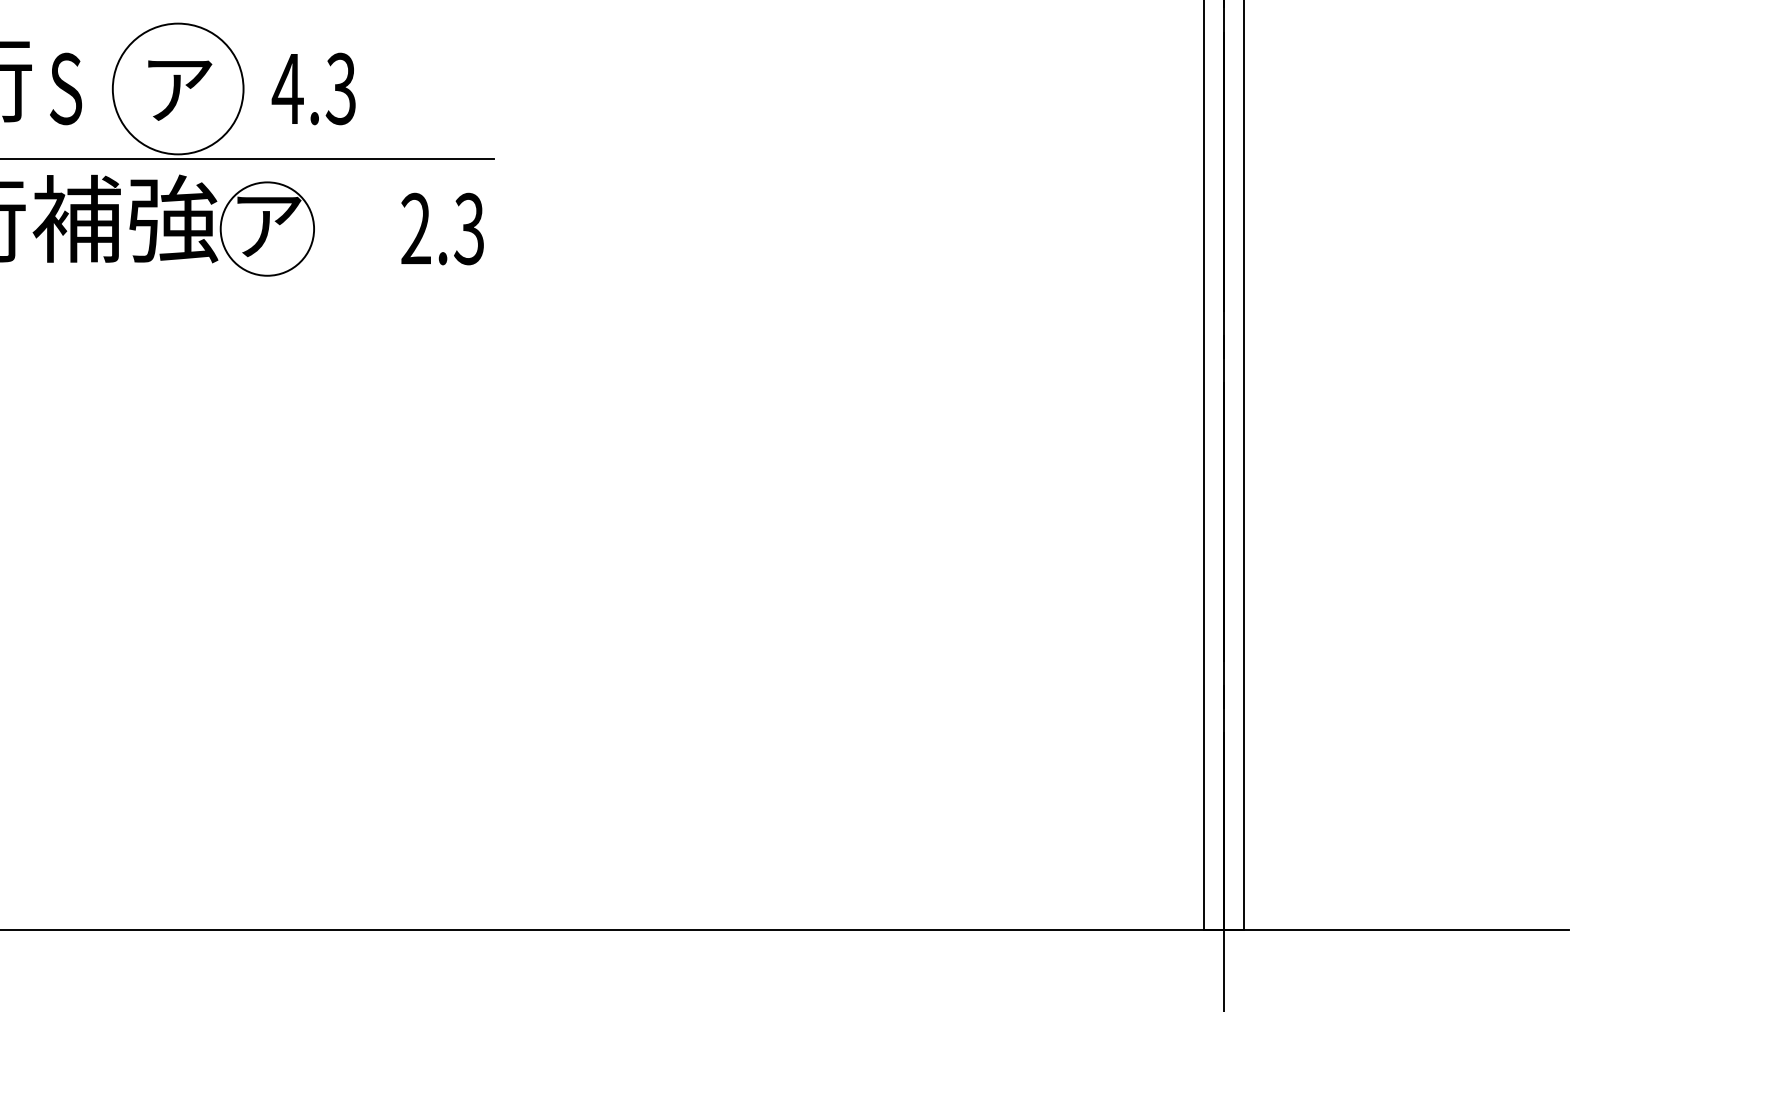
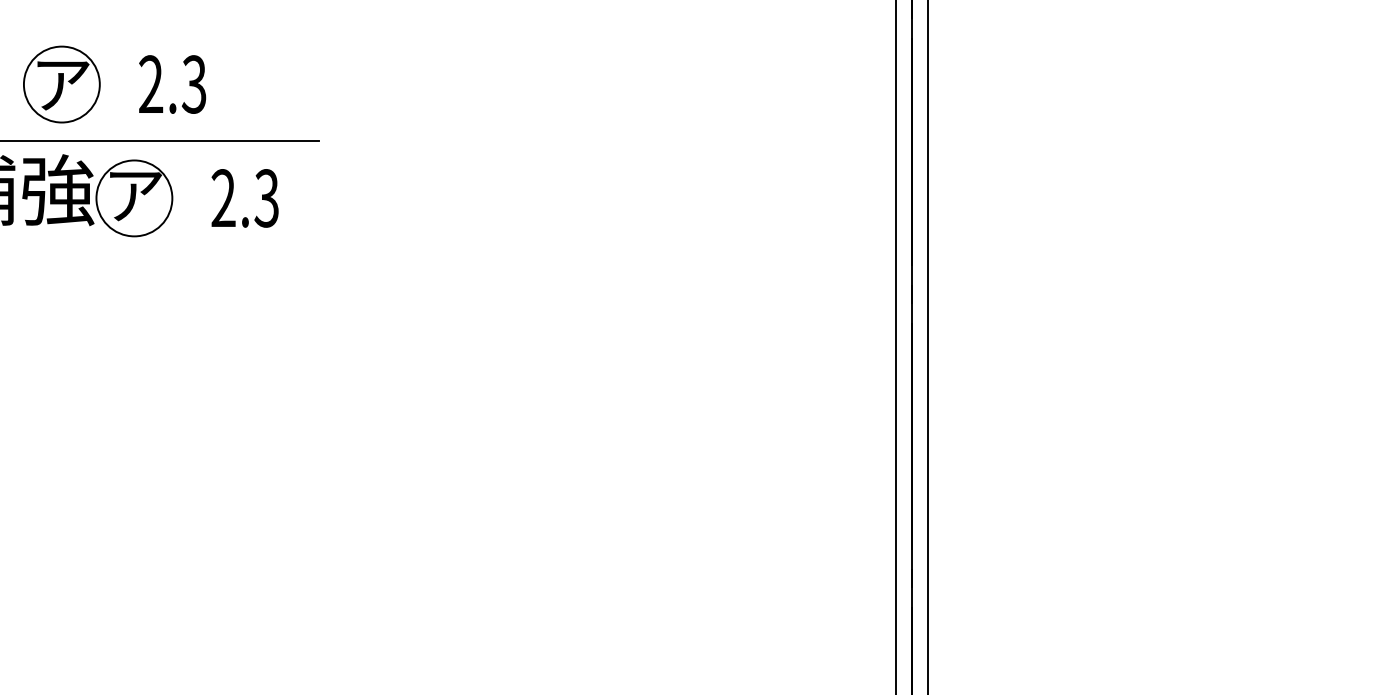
text: (287, 87) -> (150, 83), 4.3 -> 2.3
circle: (177, 88) -> (61, 84), size x0.71
text: (442, 228) -> (245, 197), moved

